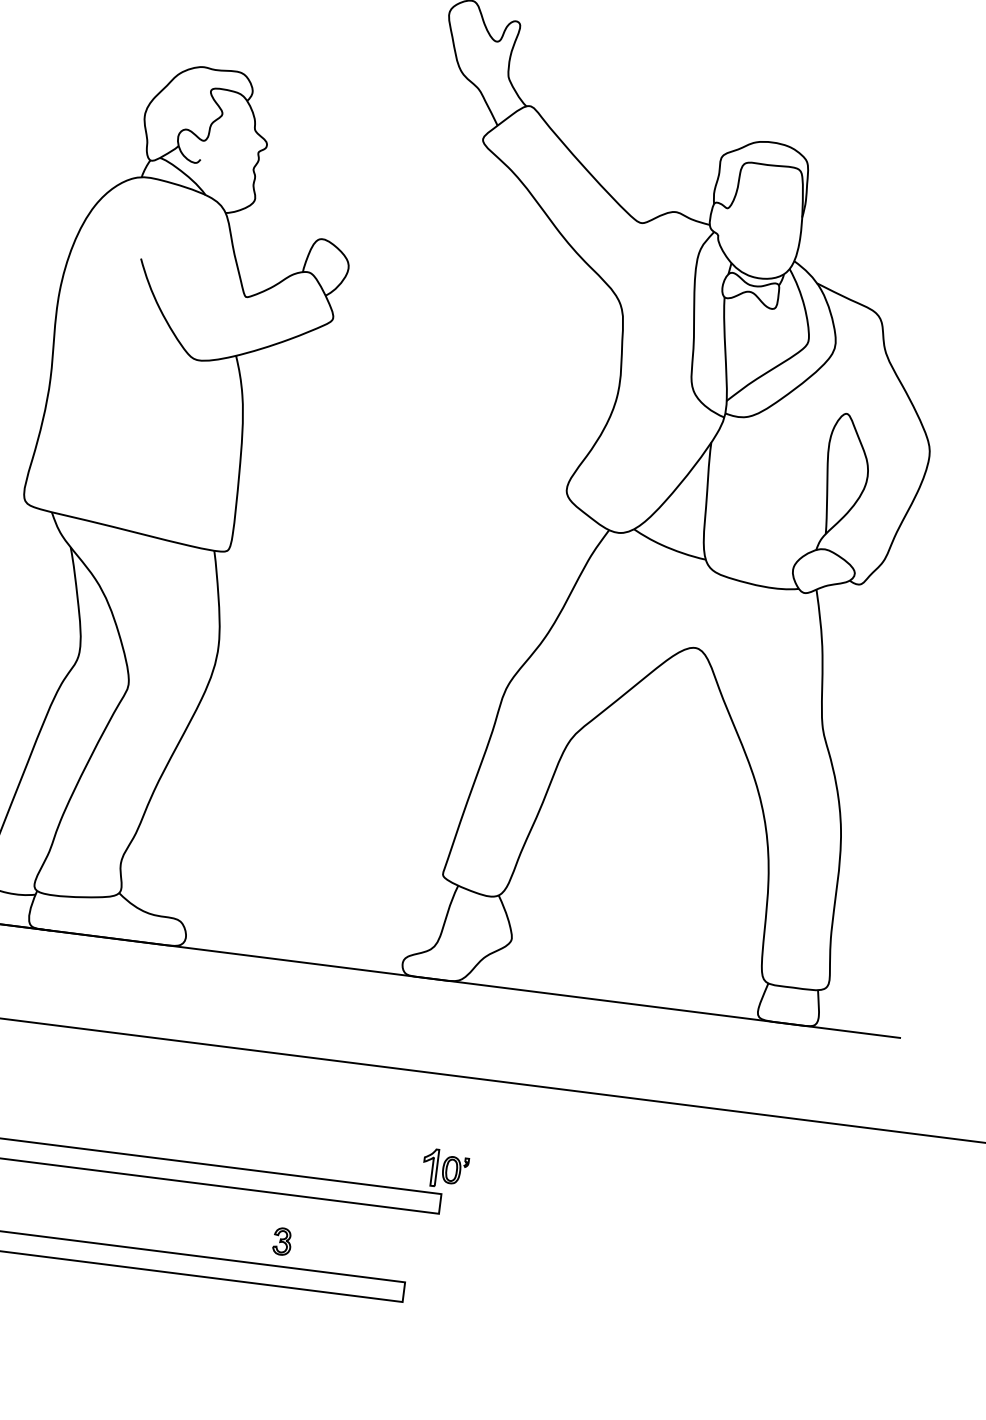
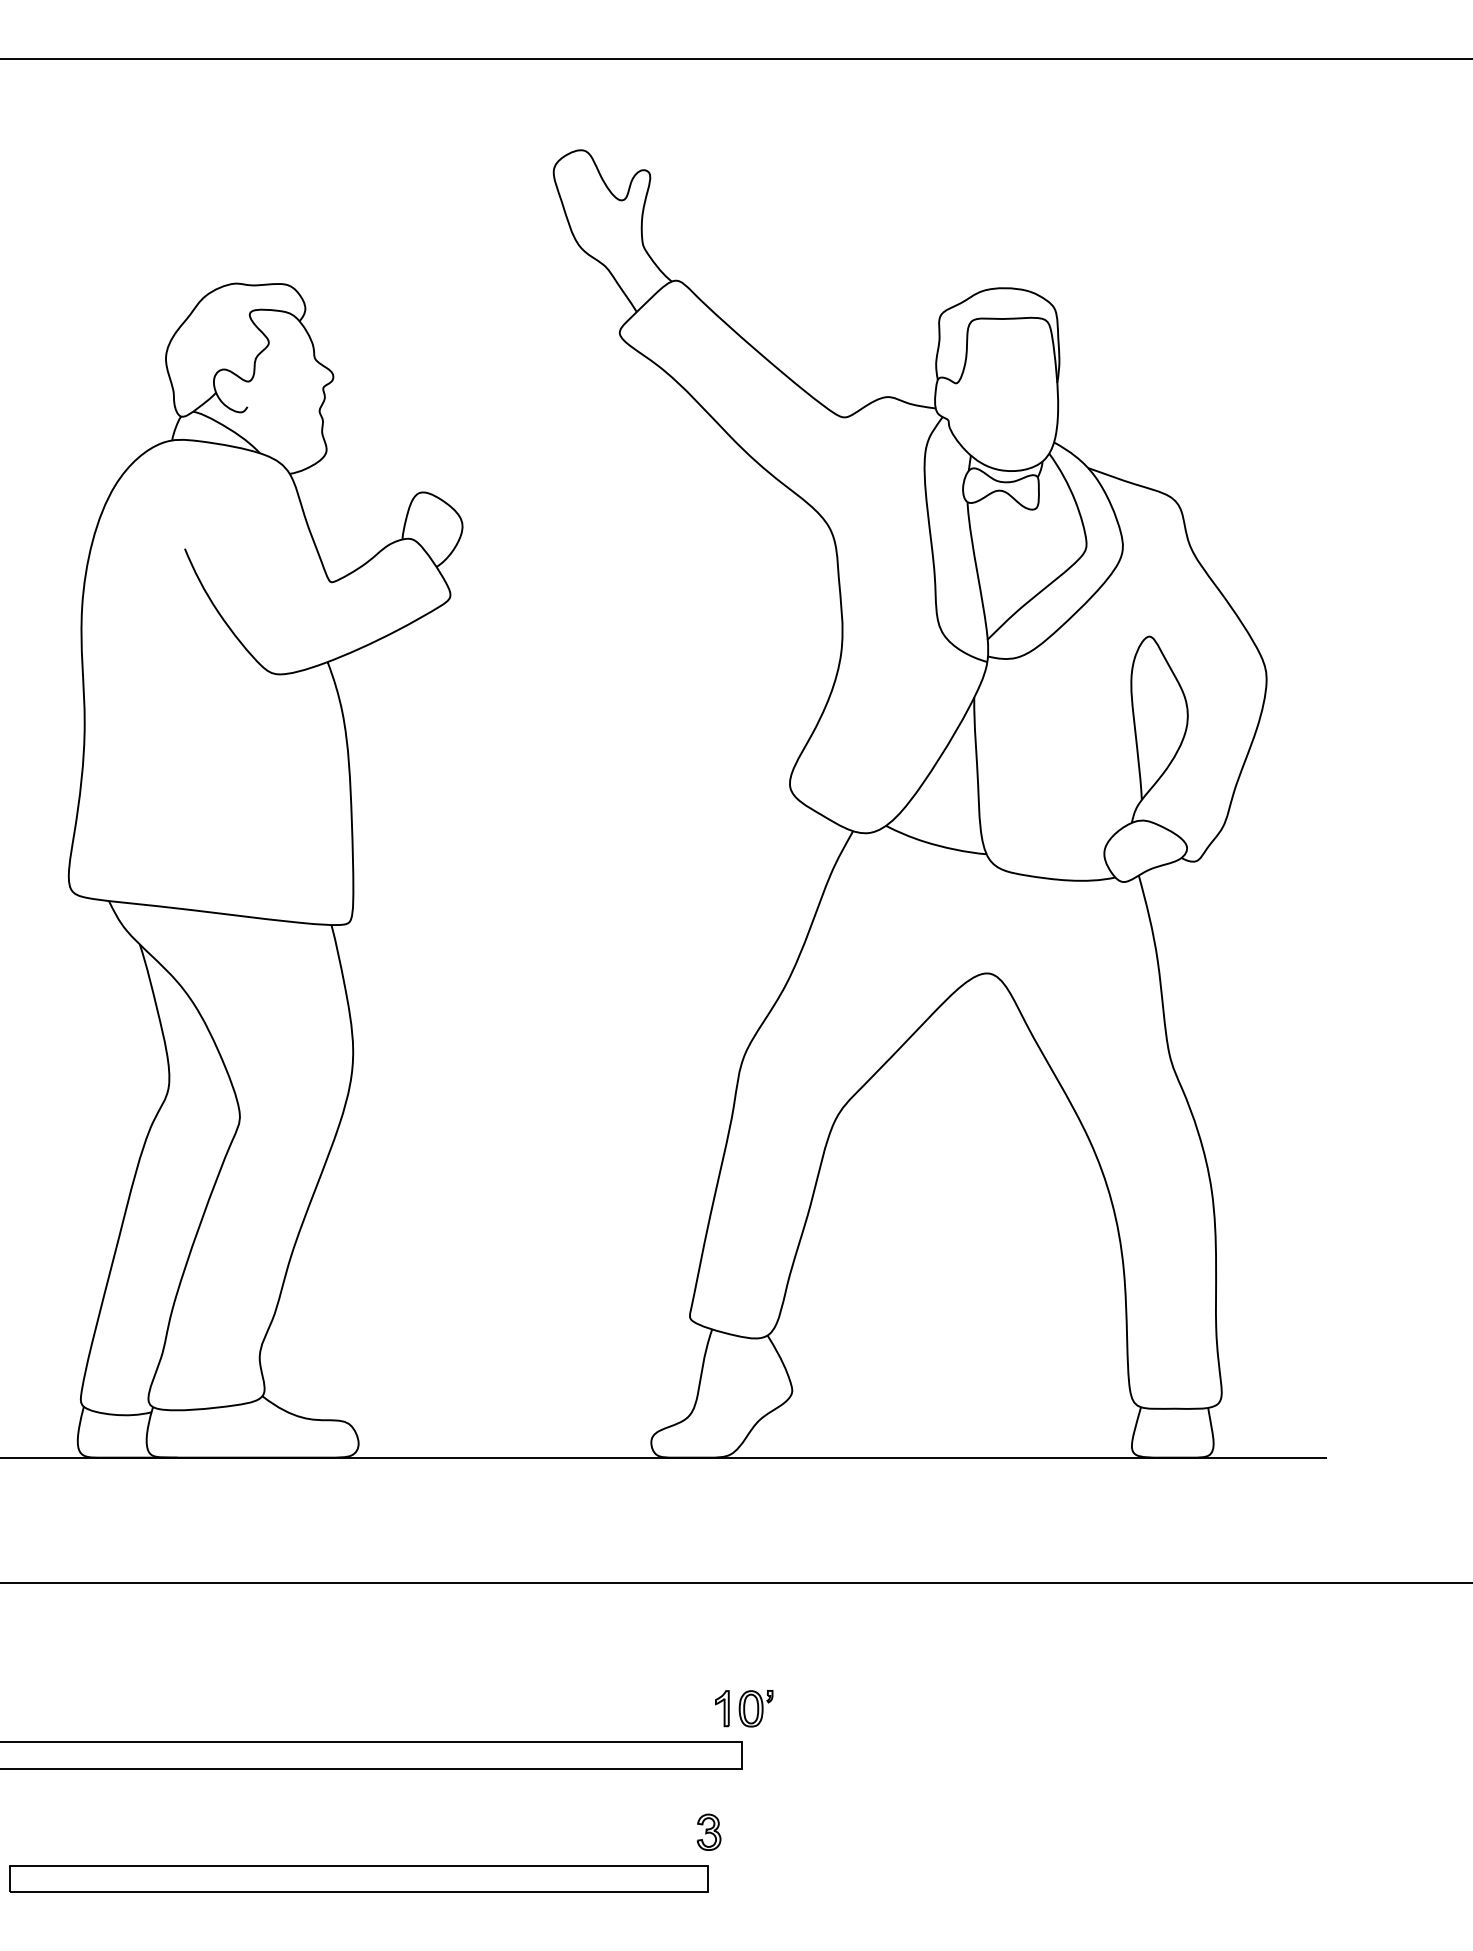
part: (430, 1167) -> (722, 1708), size x0.71
part: (282, 1240) -> (708, 1831), moved

